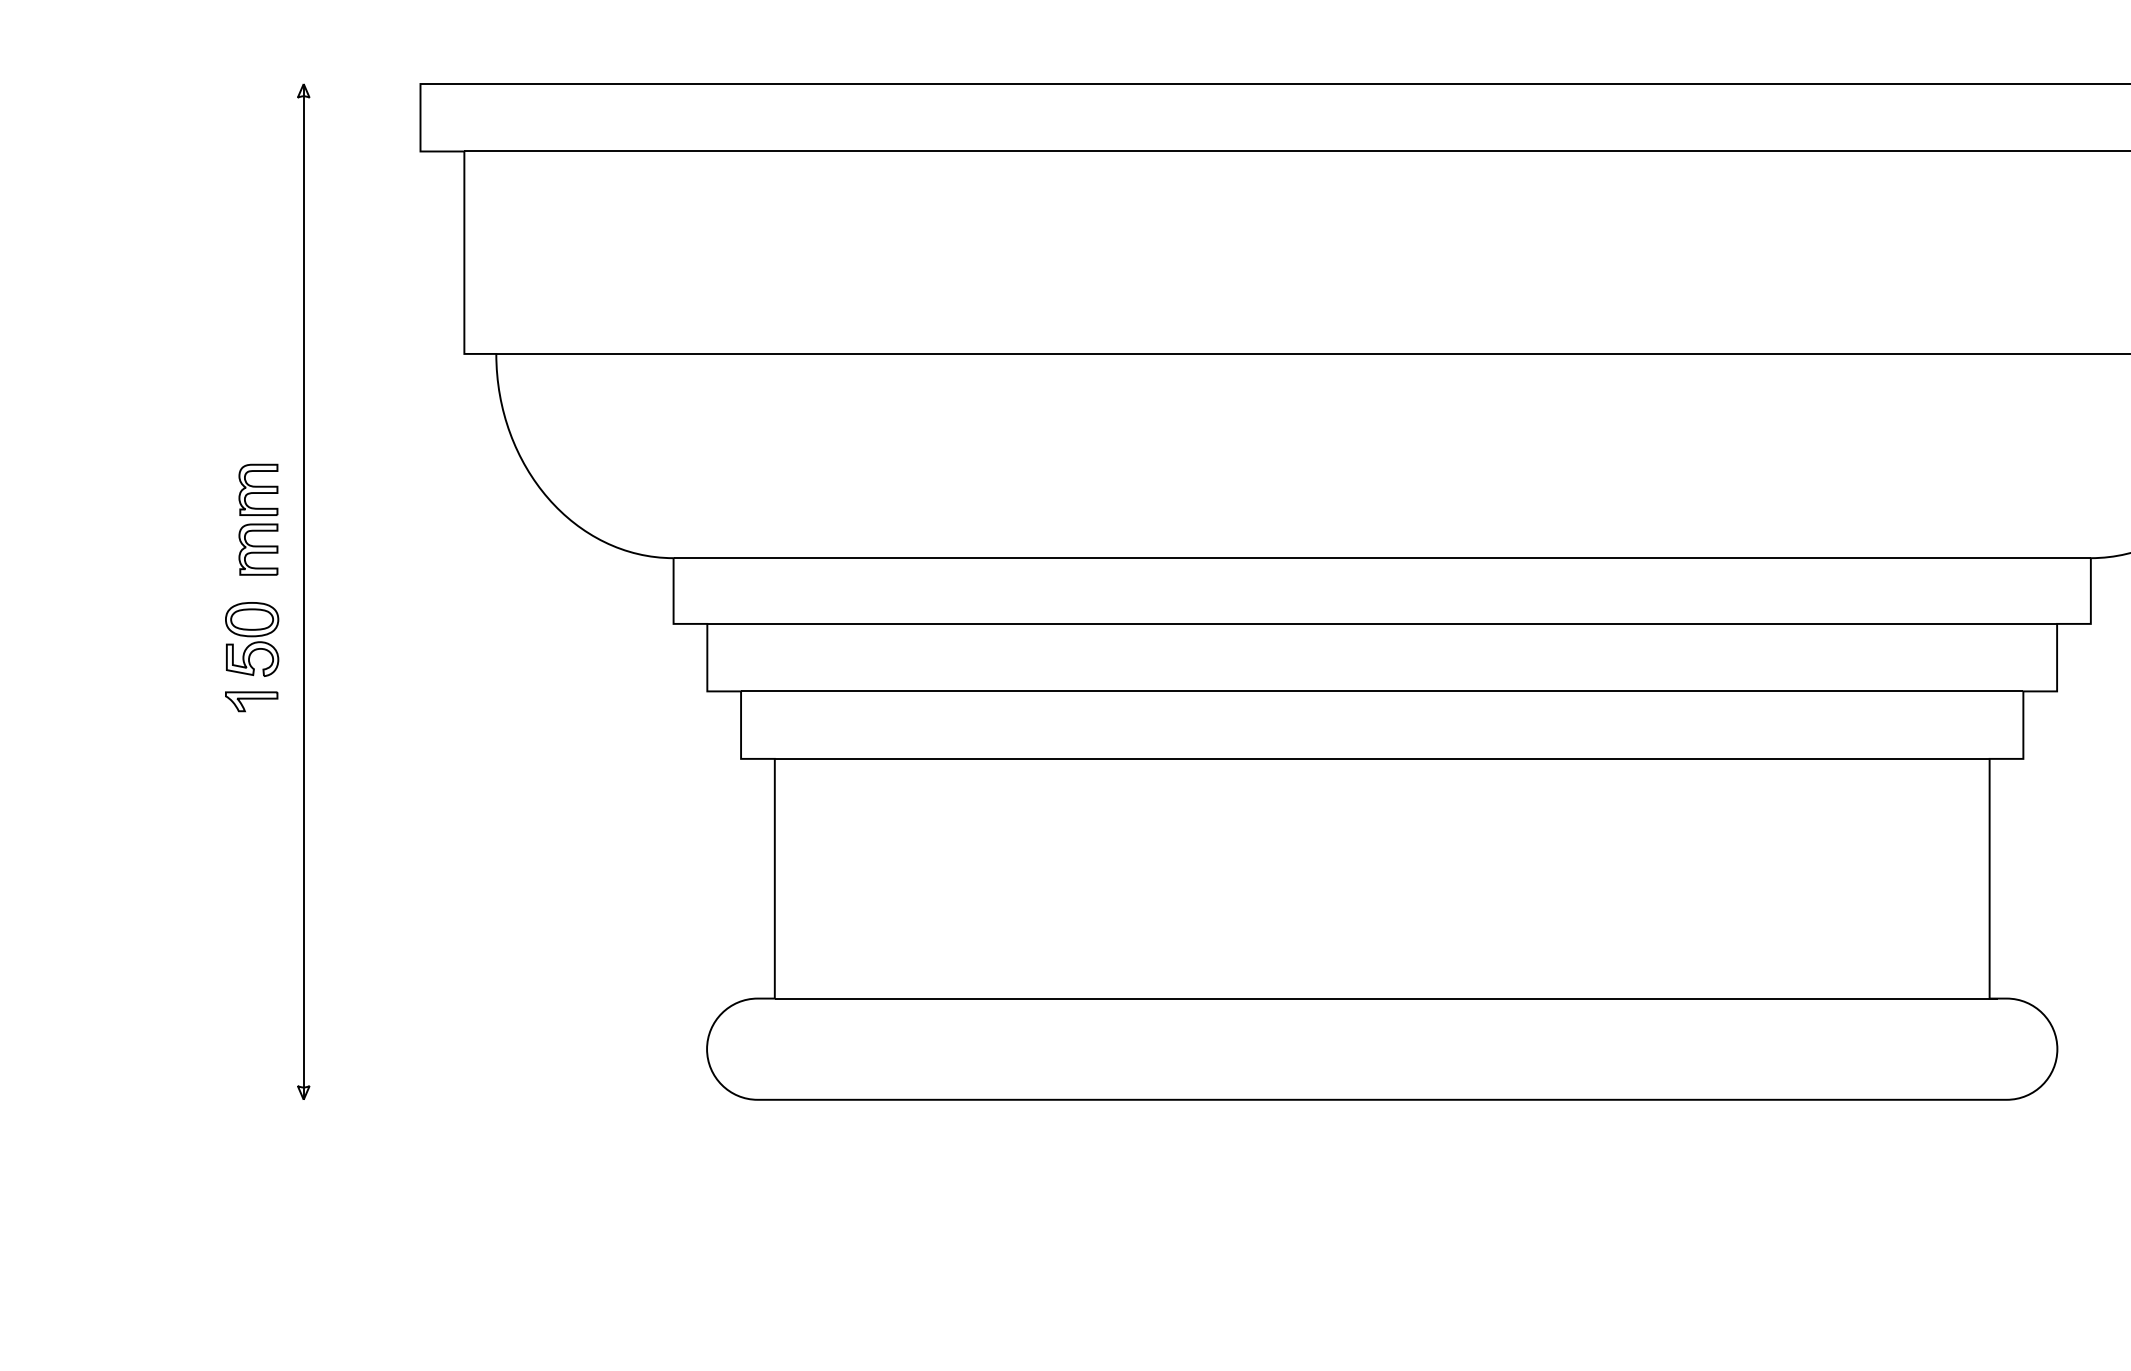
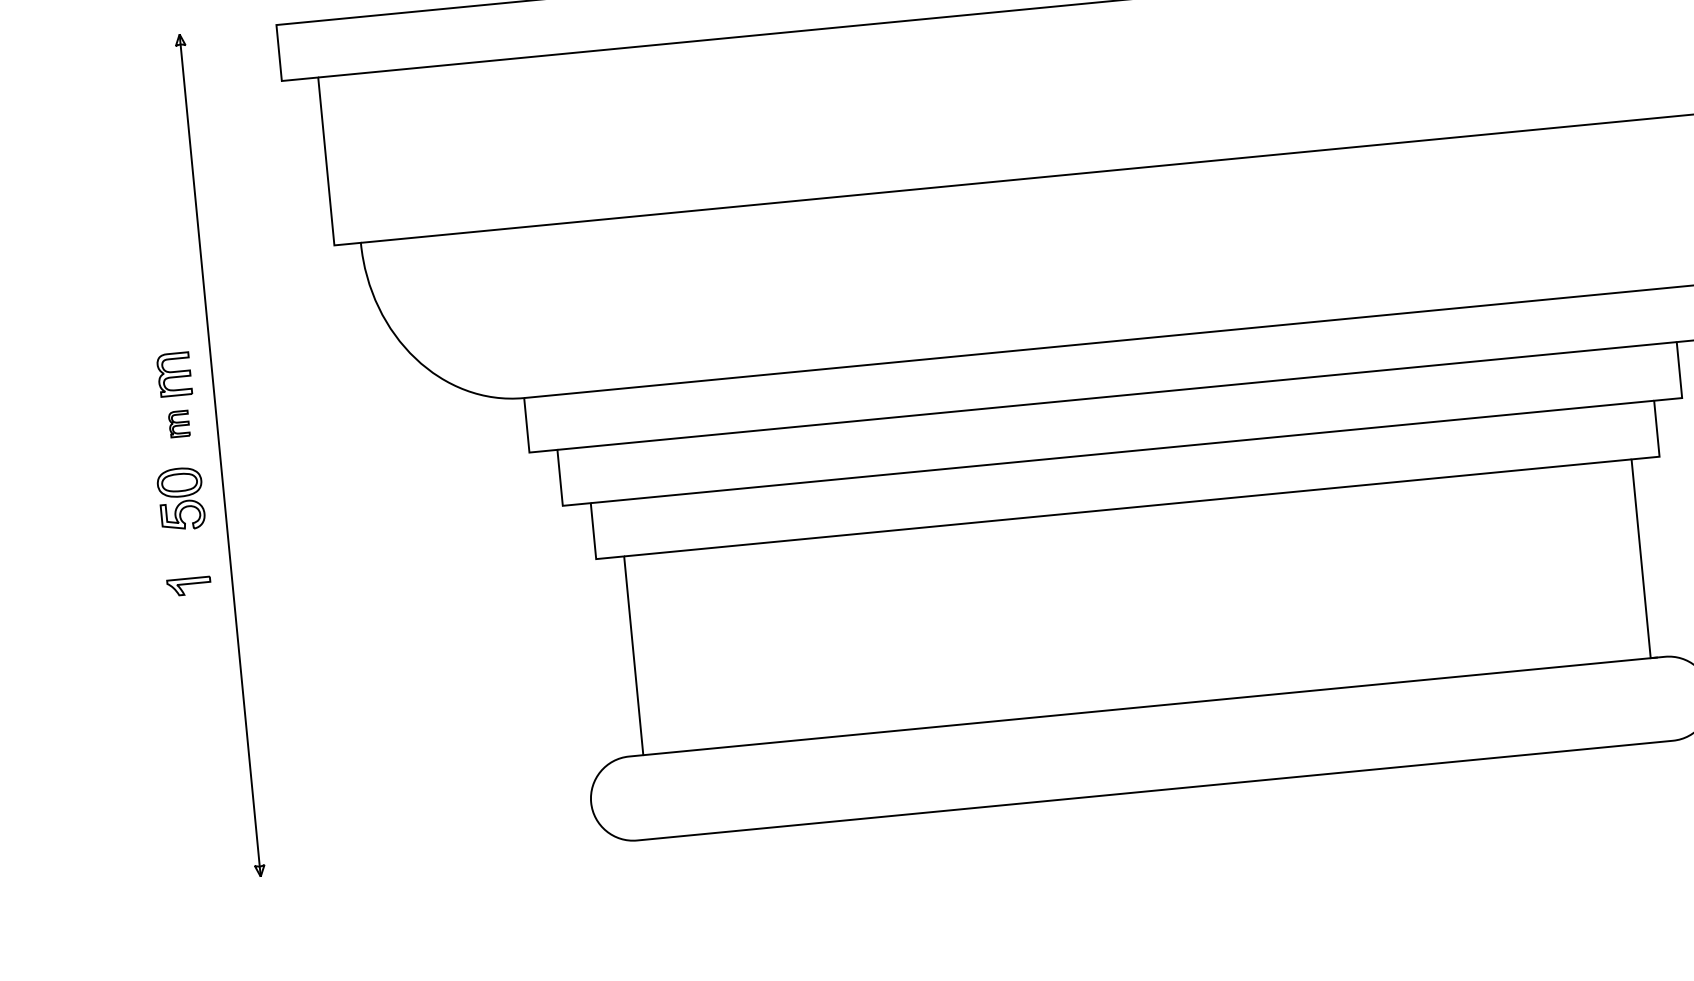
part: (258, 549) -> (179, 424), size x0.6
part: (251, 701) -> (189, 586), moved

